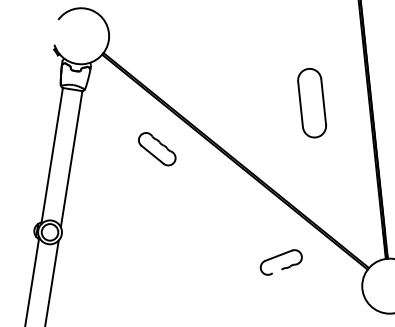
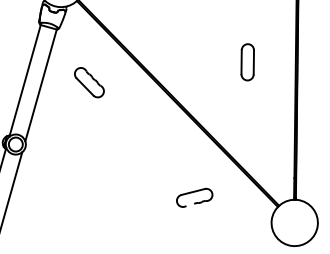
part: (311, 103) -> (247, 62), size x0.62
part: (157, 149) -> (89, 82), moved
part: (280, 262) -> (194, 197), moved

